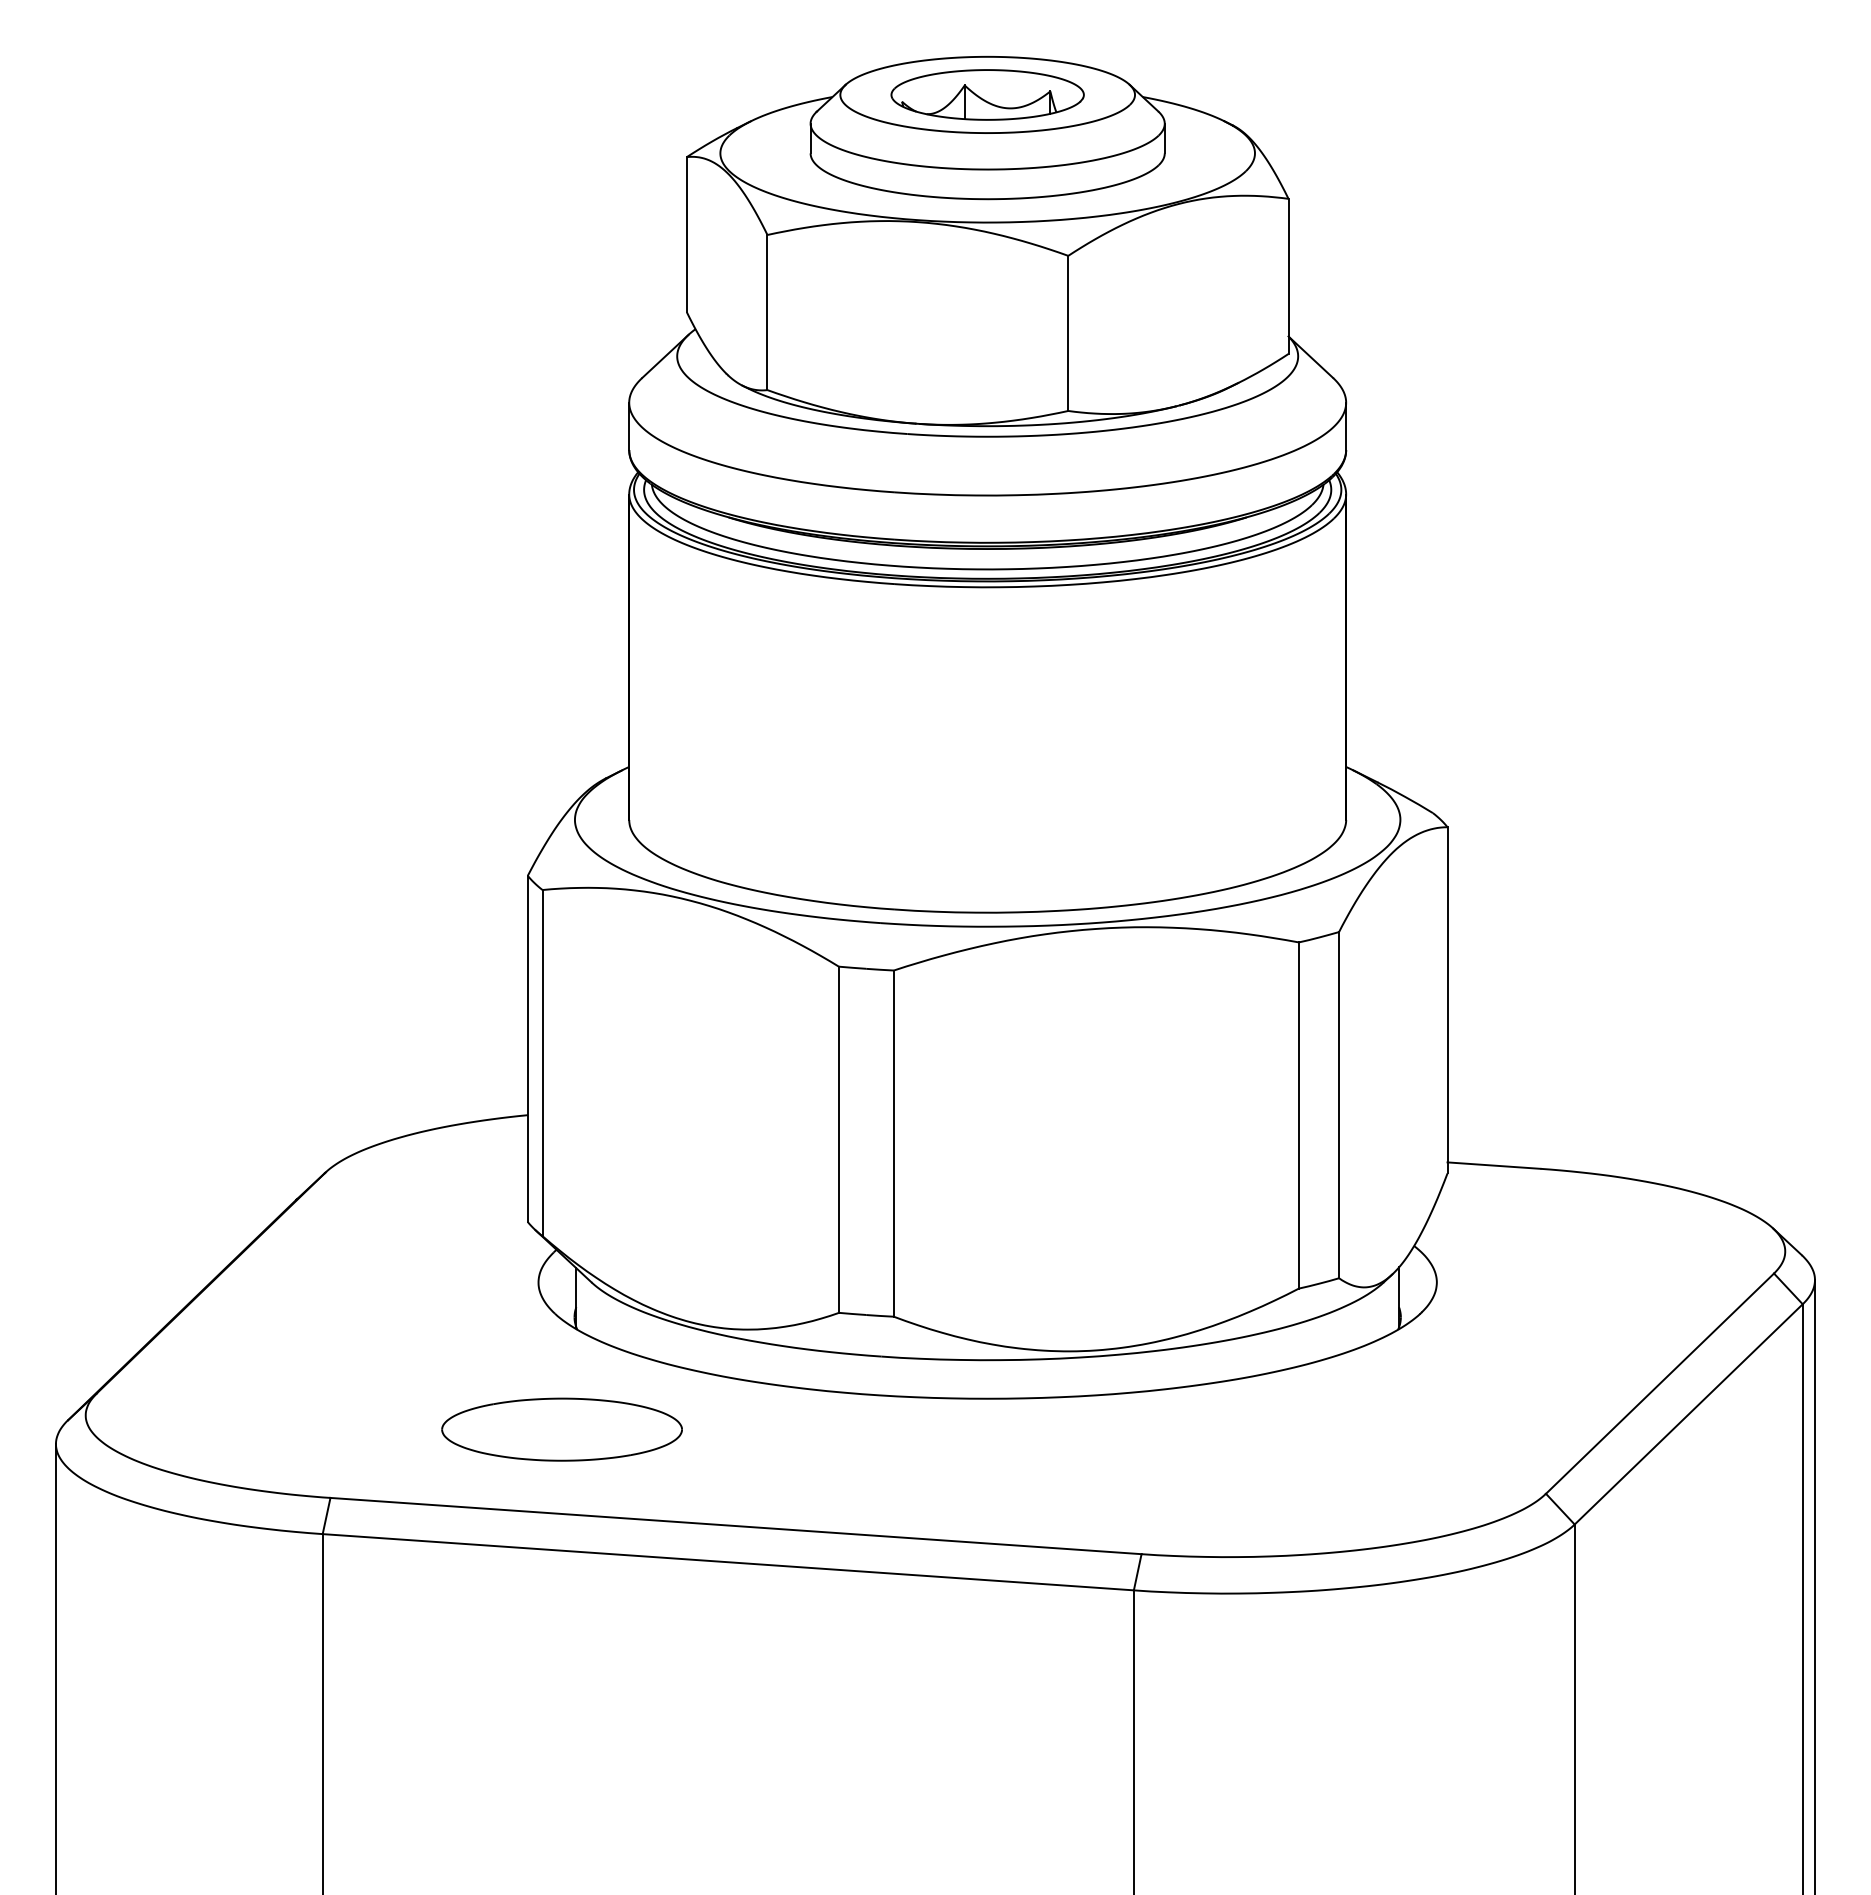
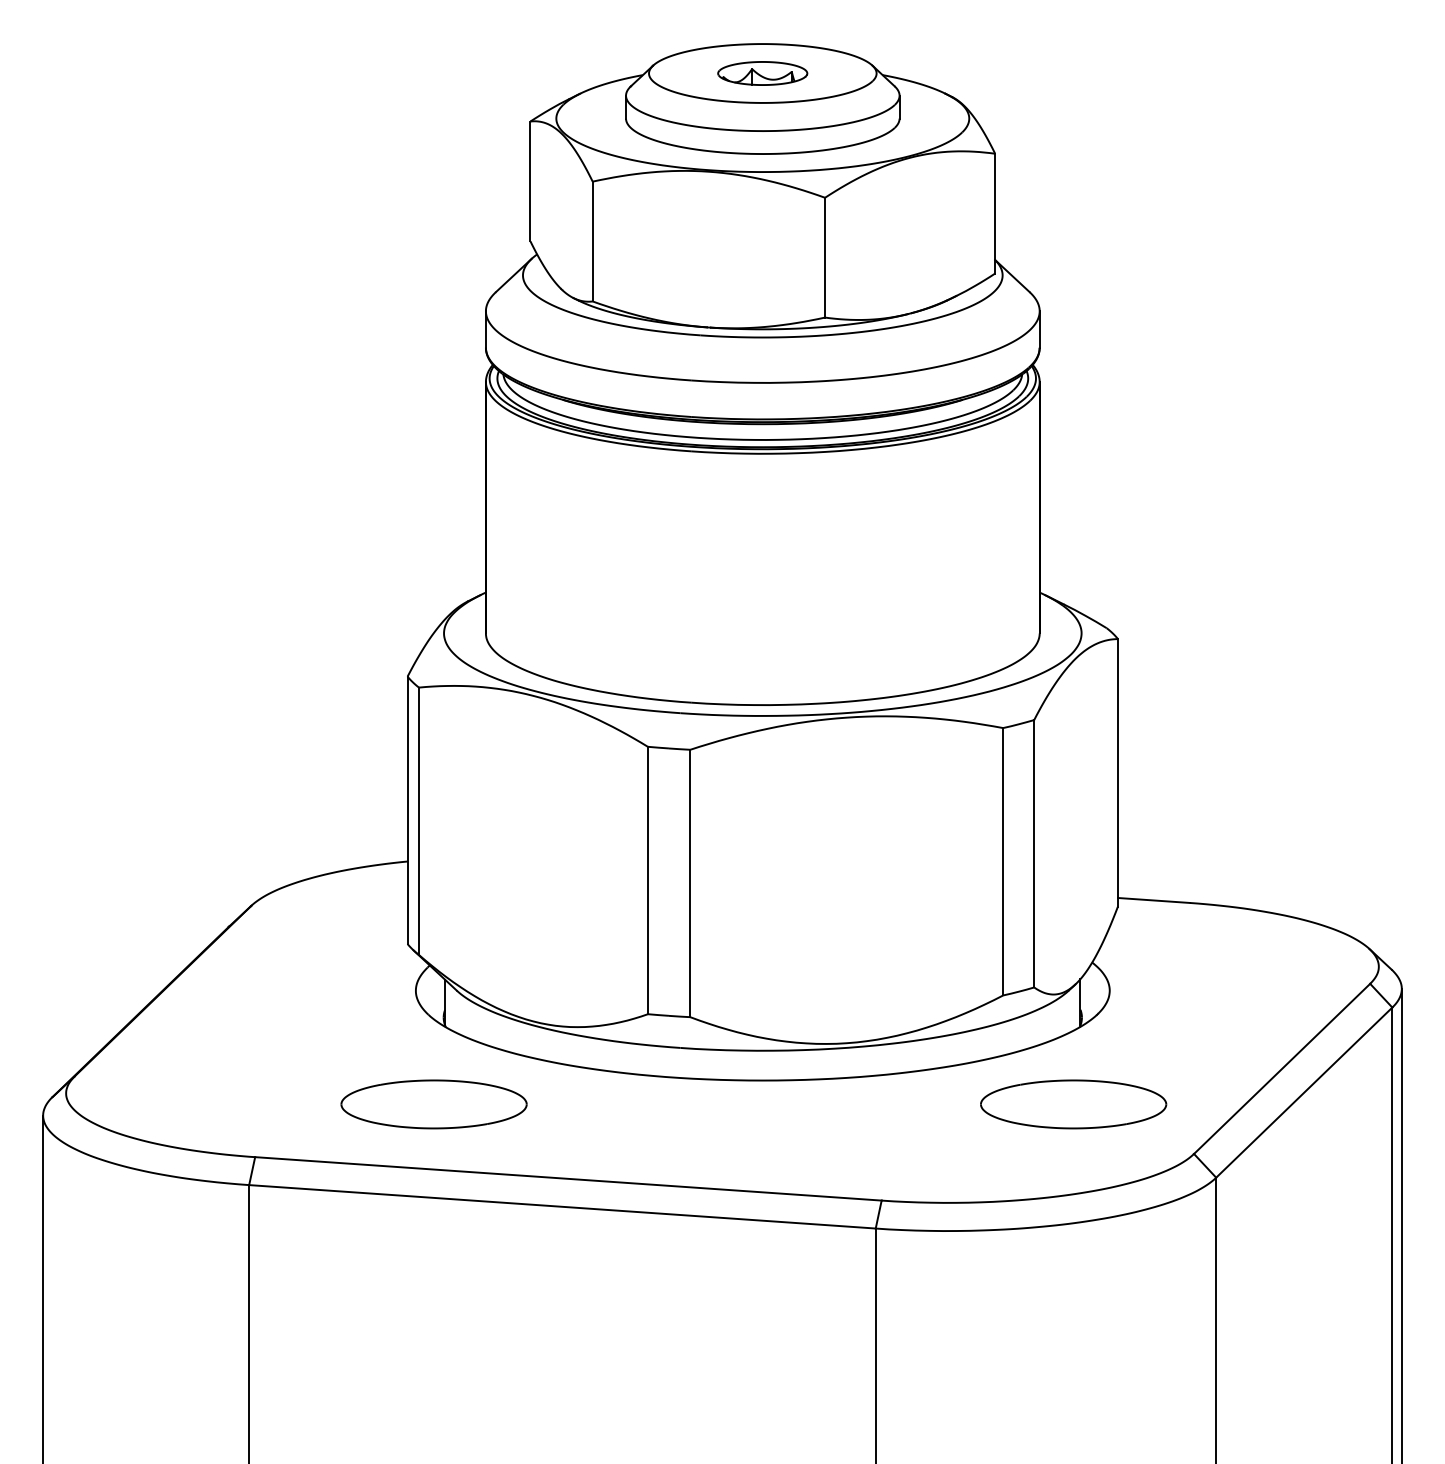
part: (987, 94) -> (762, 73), size x0.6
part: (1389, 1429) -> (1073, 1104), added

